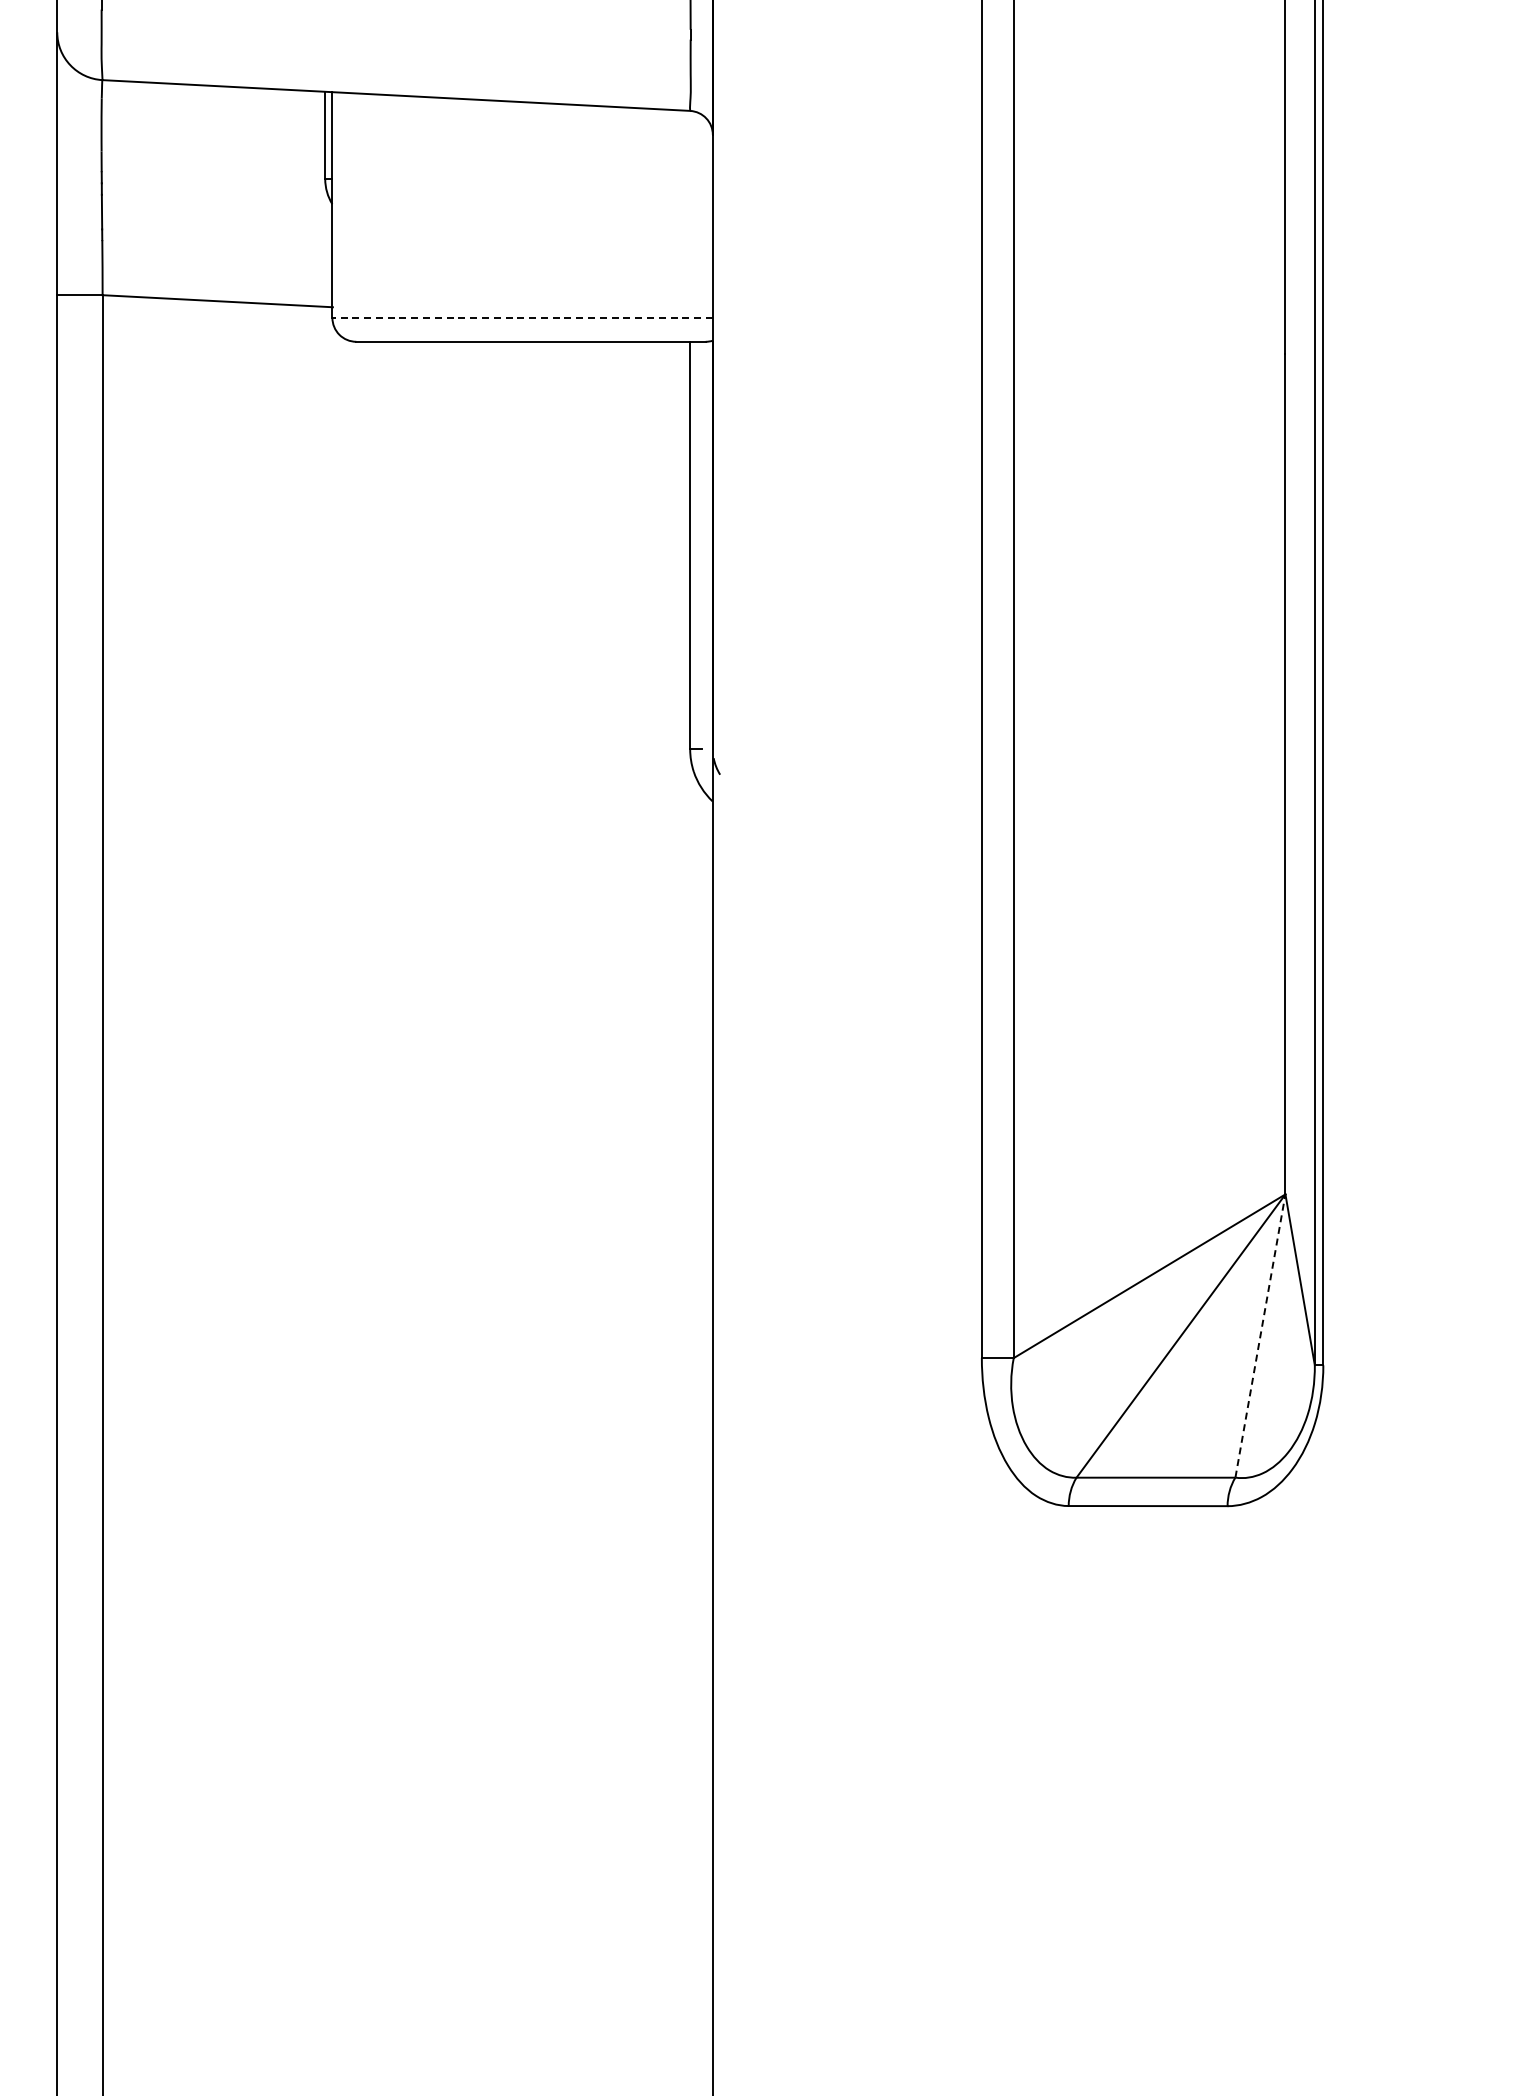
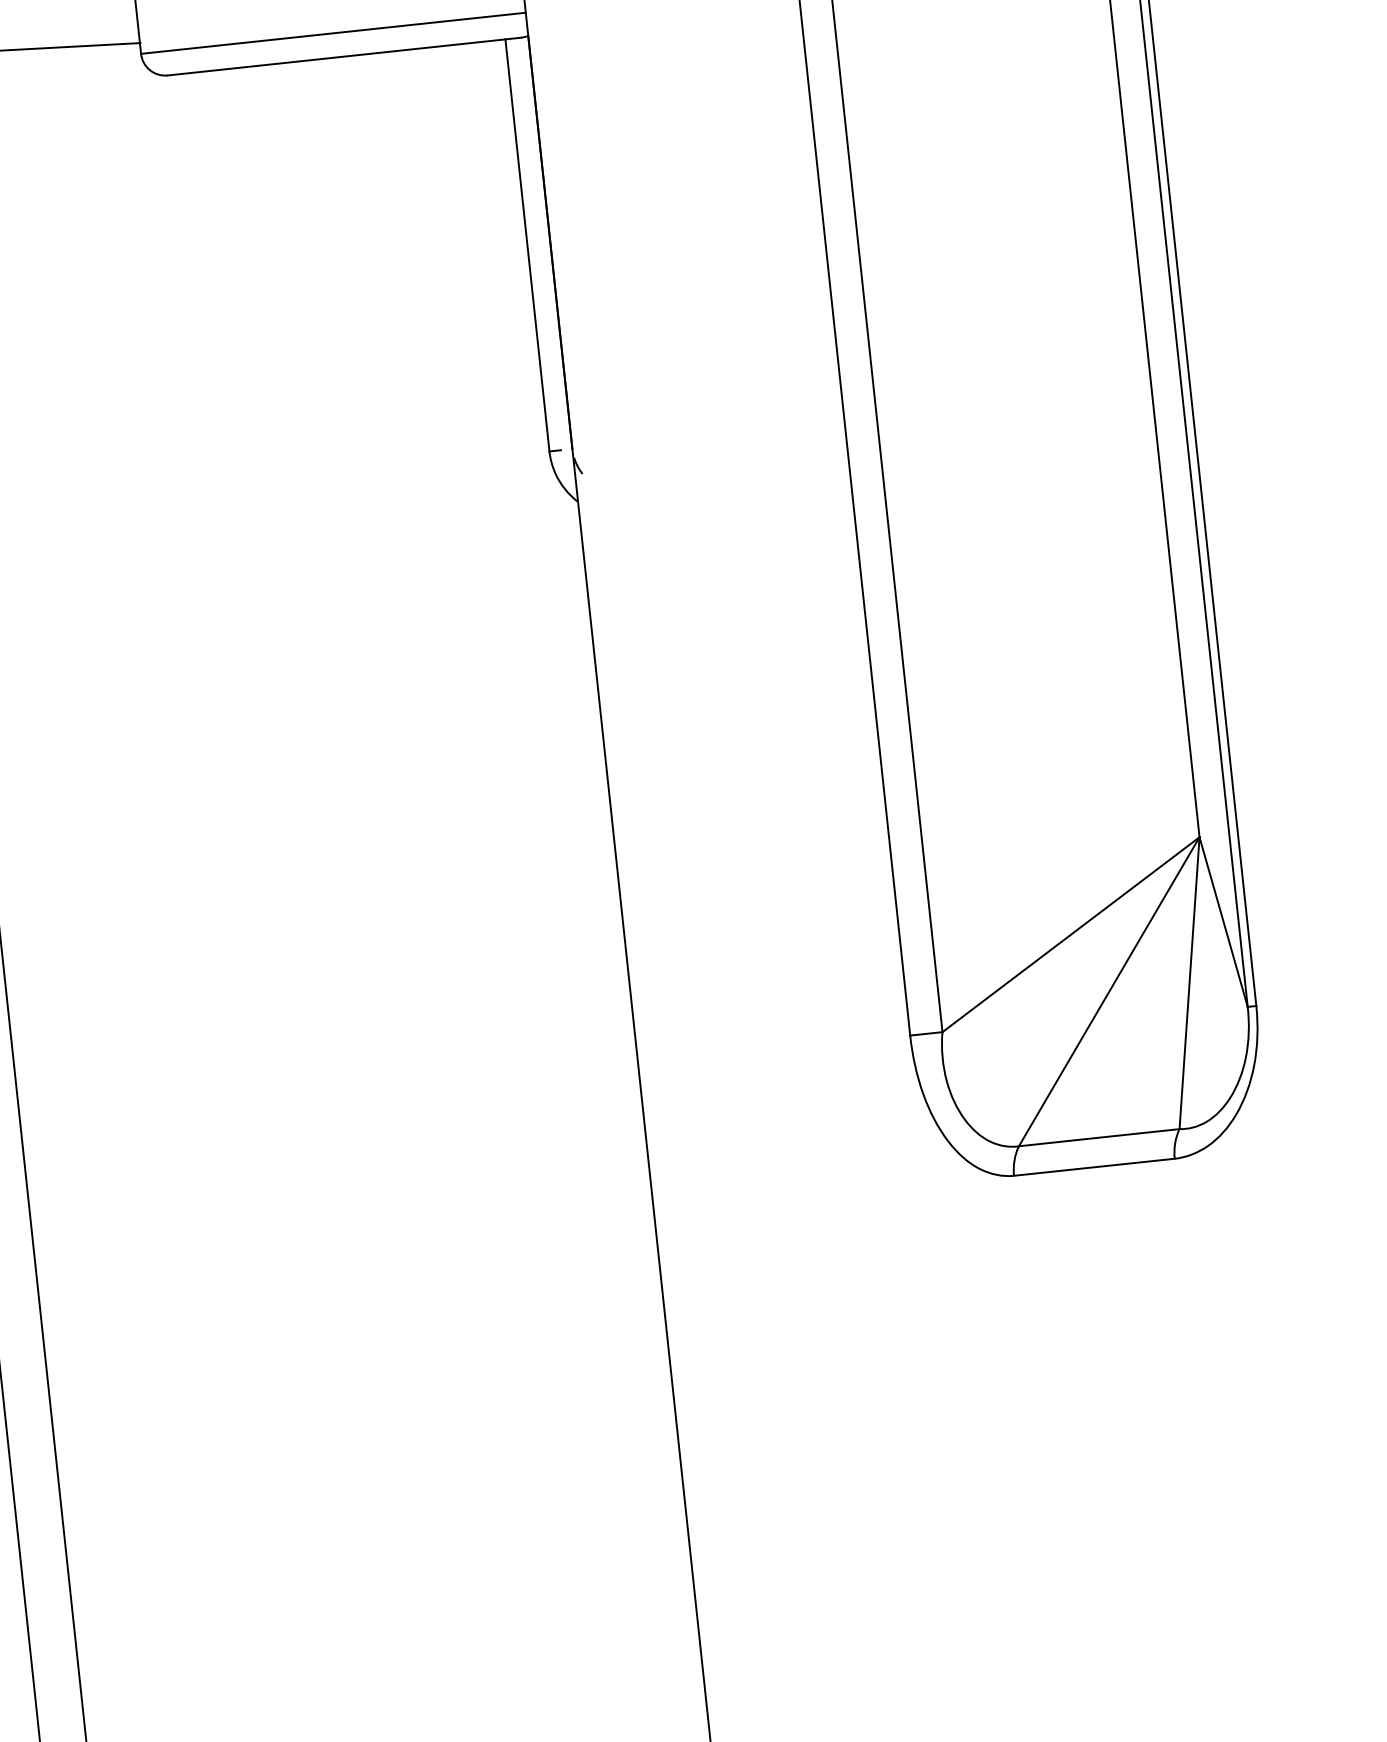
line: (522, 317) -> (333, 32), dashed -> solid
line: (1260, 1335) -> (1189, 982), dashed -> solid

